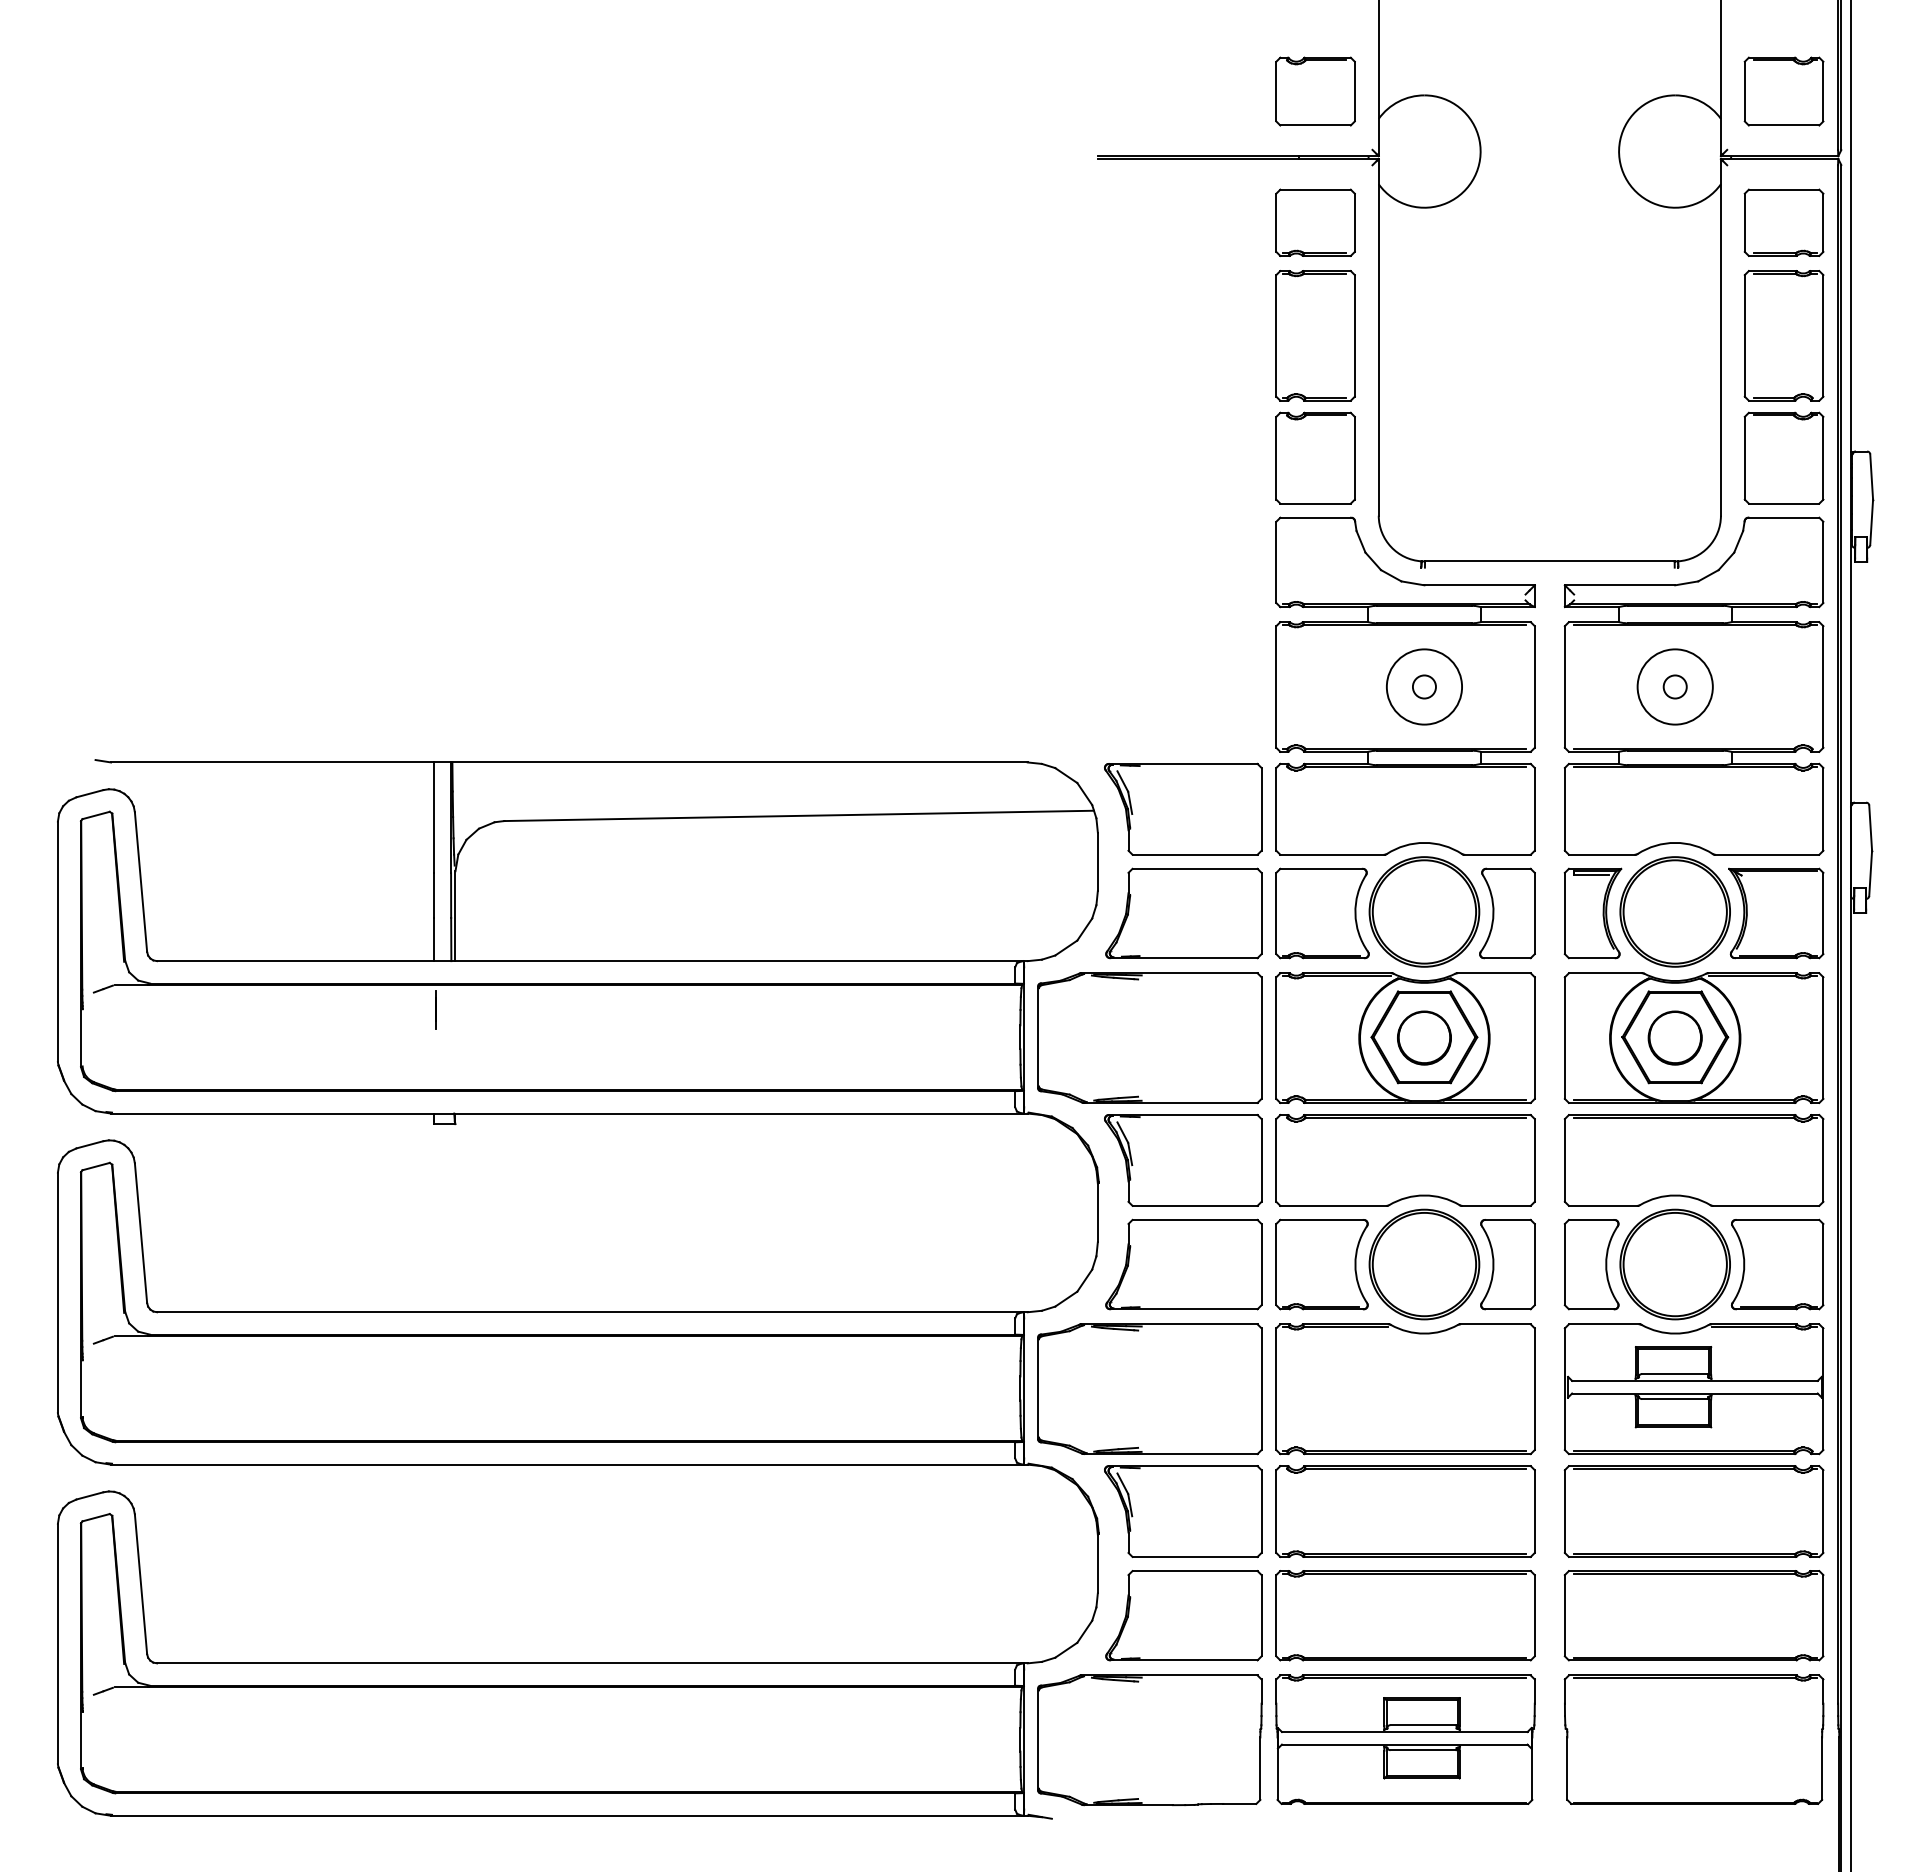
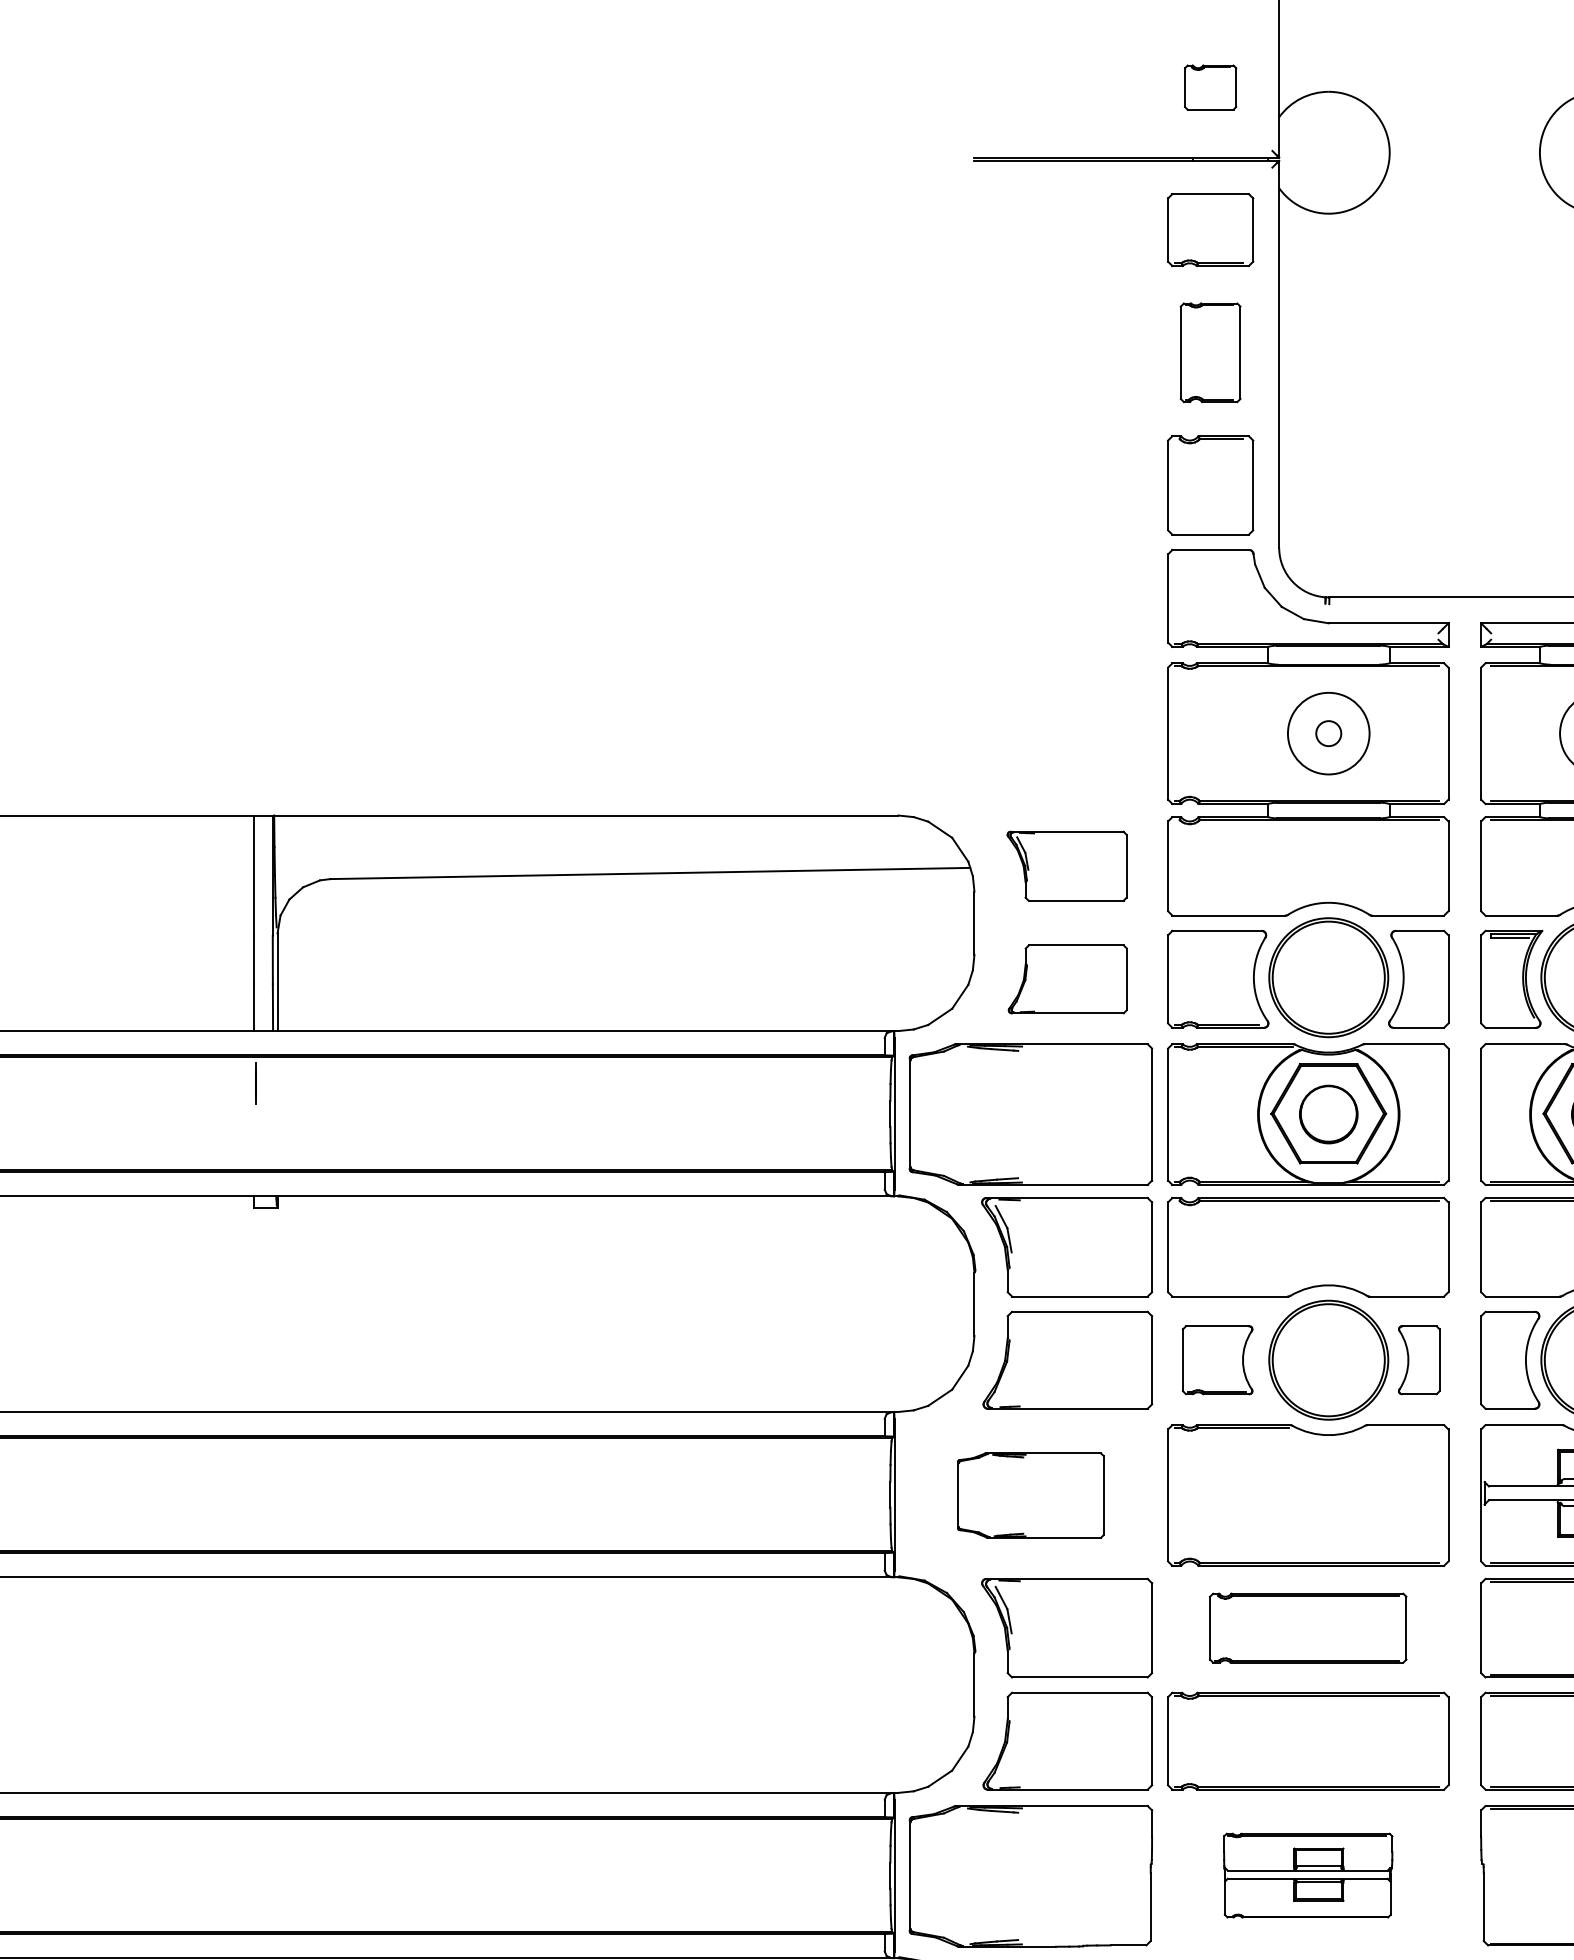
part: (1315, 91) -> (1210, 87), size x0.6
part: (1315, 335) -> (1210, 352), size x0.7
part: (1183, 808) -> (1067, 865), size x0.7
part: (1183, 913) -> (1067, 979), size x0.7
part: (1321, 1264) -> (1217, 1360), size x0.7
part: (1507, 1264) -> (1418, 1360), size x0.7
part: (1149, 1389) -> (1030, 1495), size x0.6
part: (1405, 1511) -> (1308, 1628), size x0.7
part: (1405, 1739) -> (1308, 1875), size x0.6

